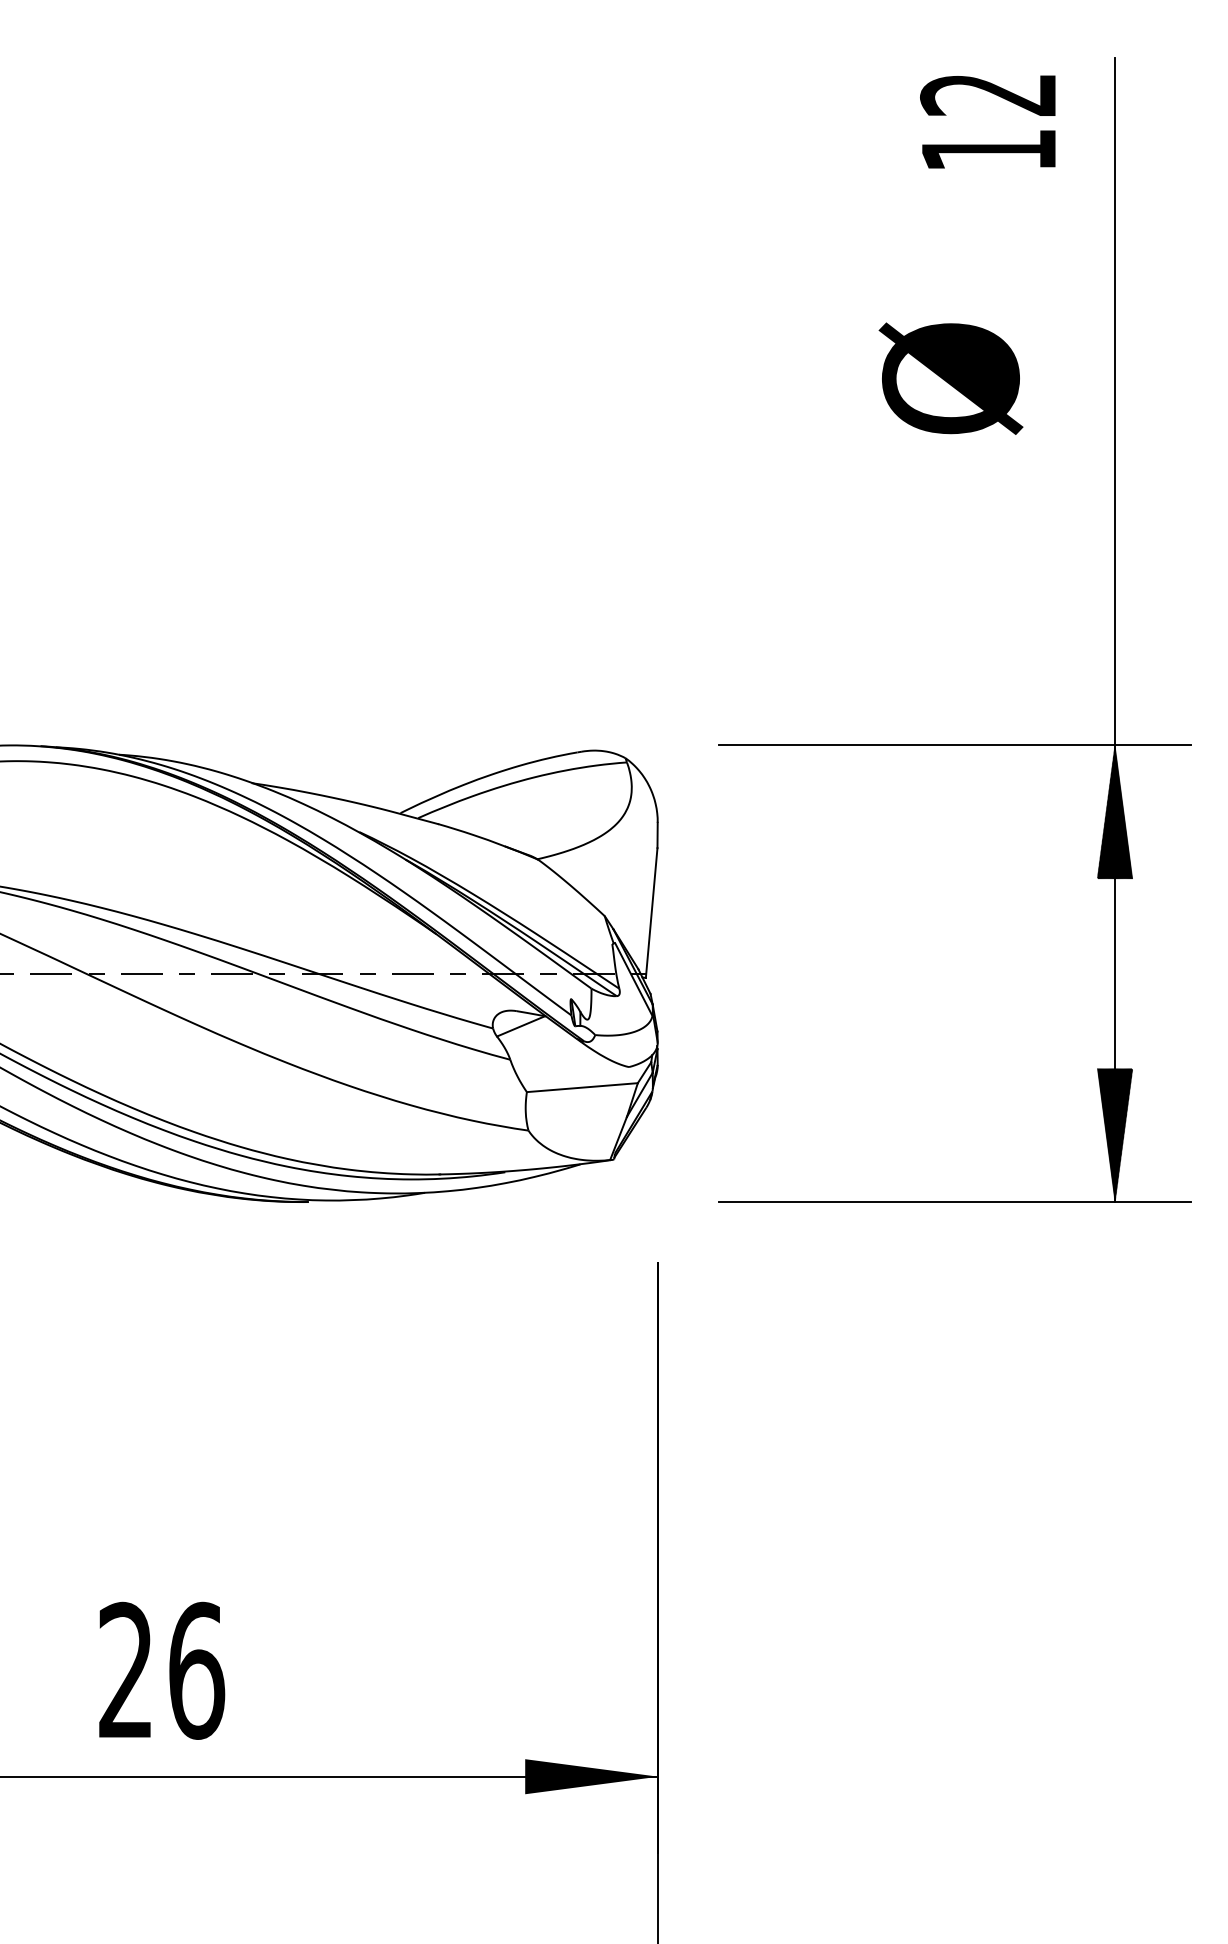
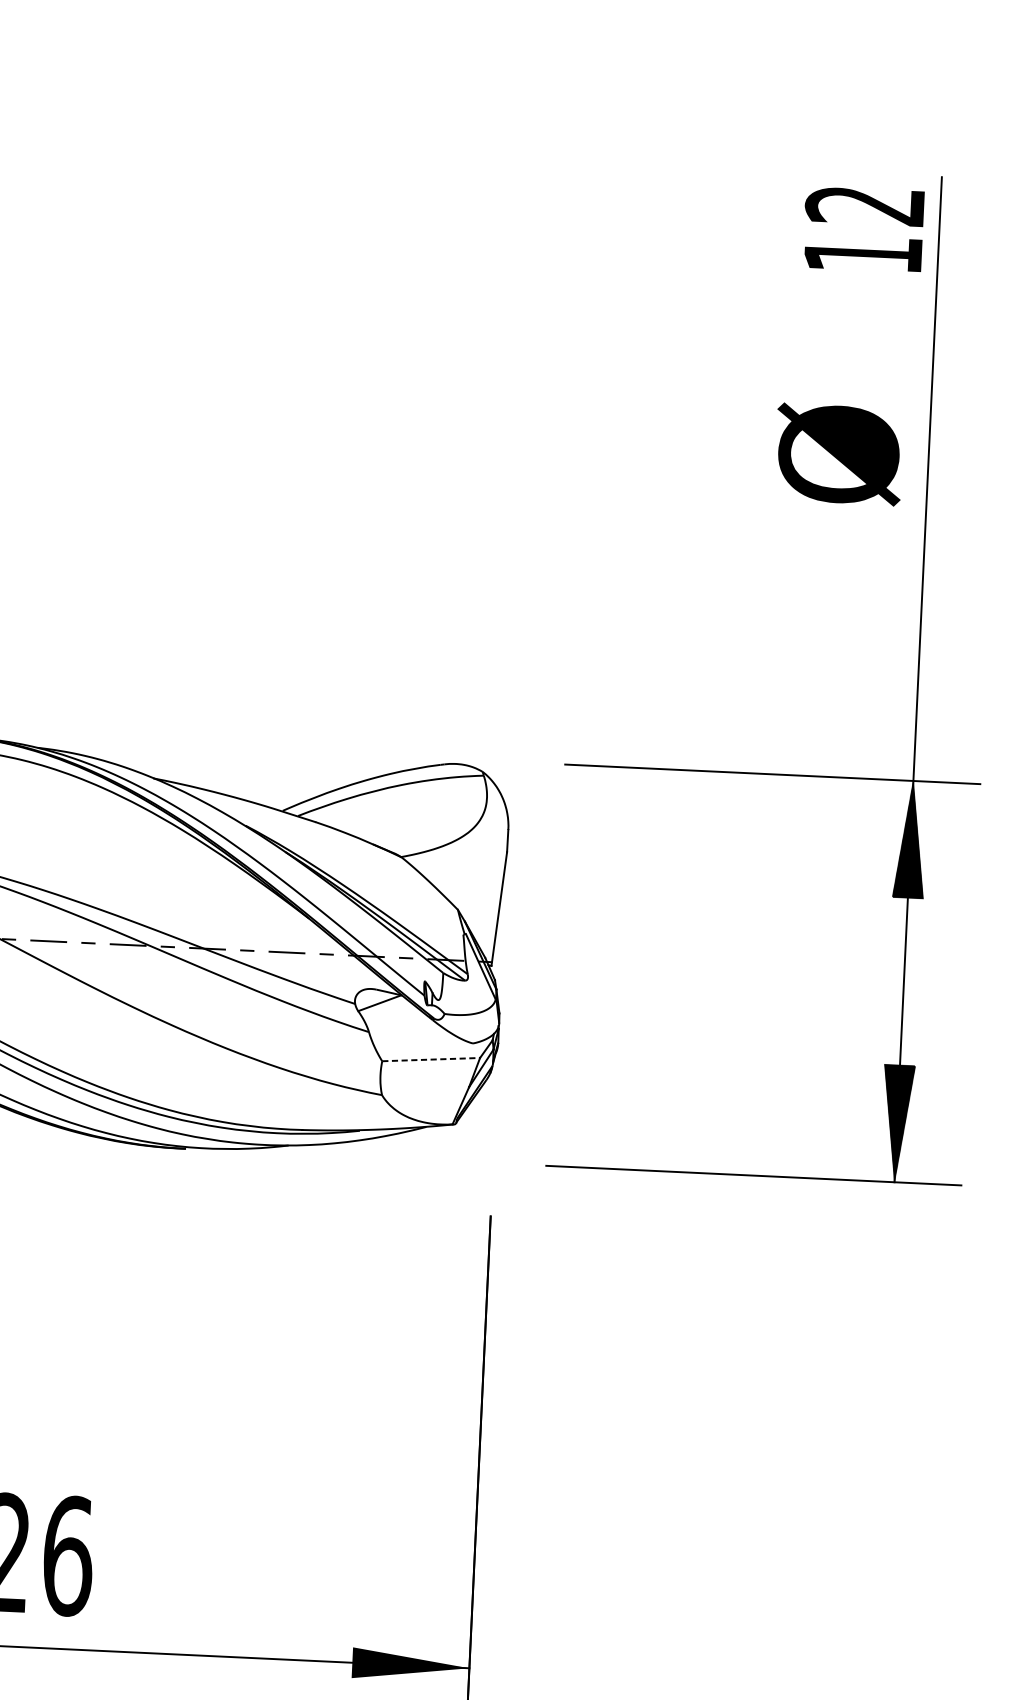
text: (987, 121) -> (863, 229), moved
text: (950, 378) -> (838, 454), moved
line: (582, 1087) -> (431, 1059), solid -> dashed

